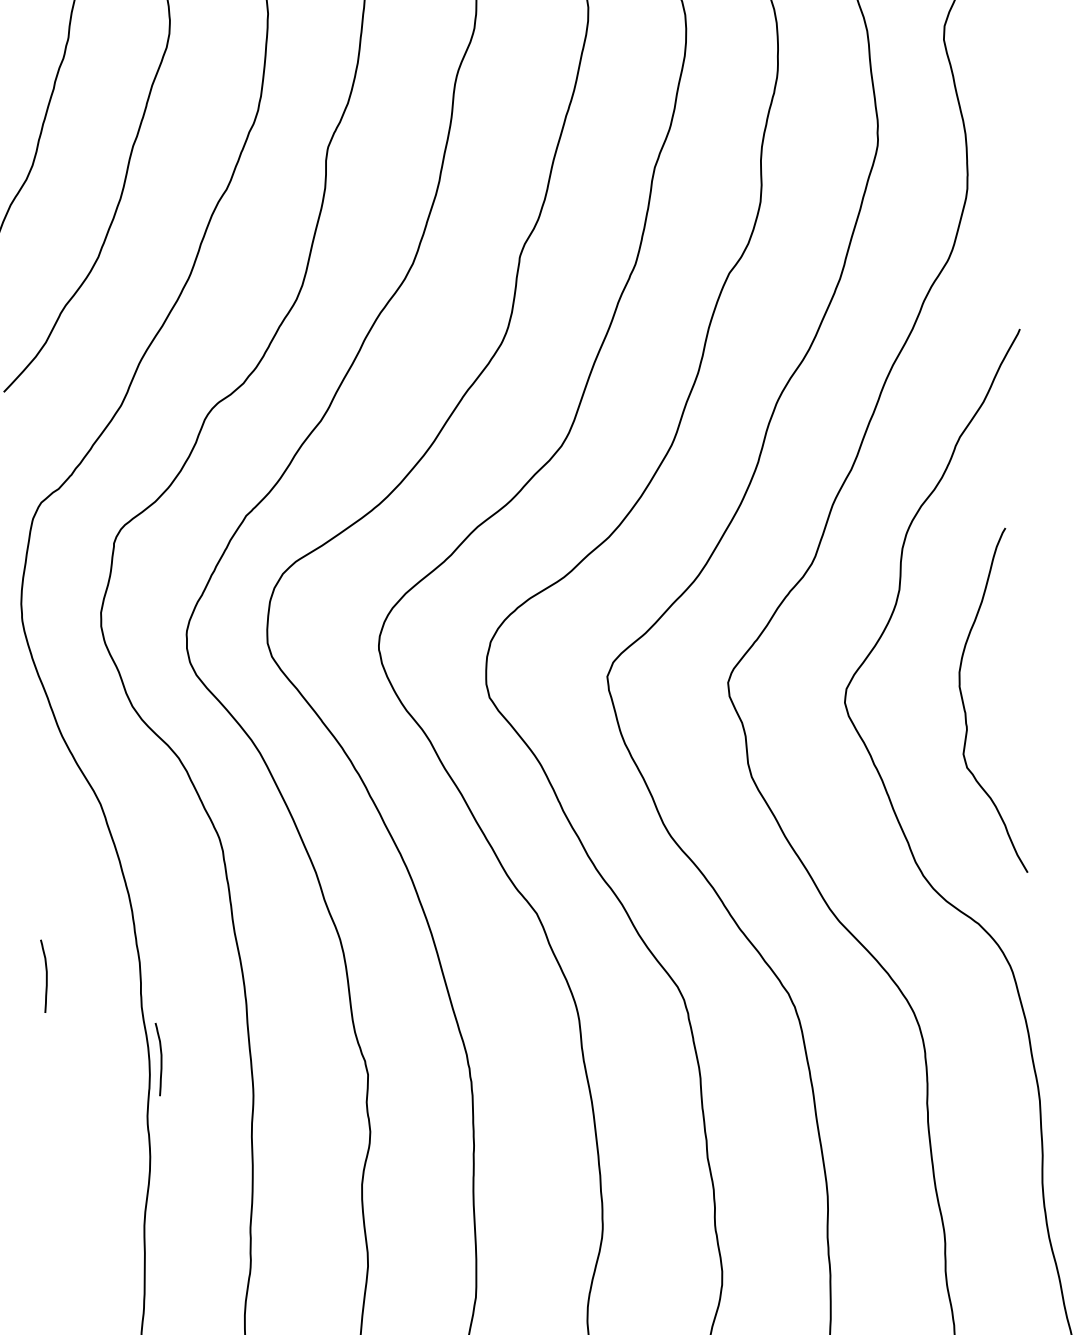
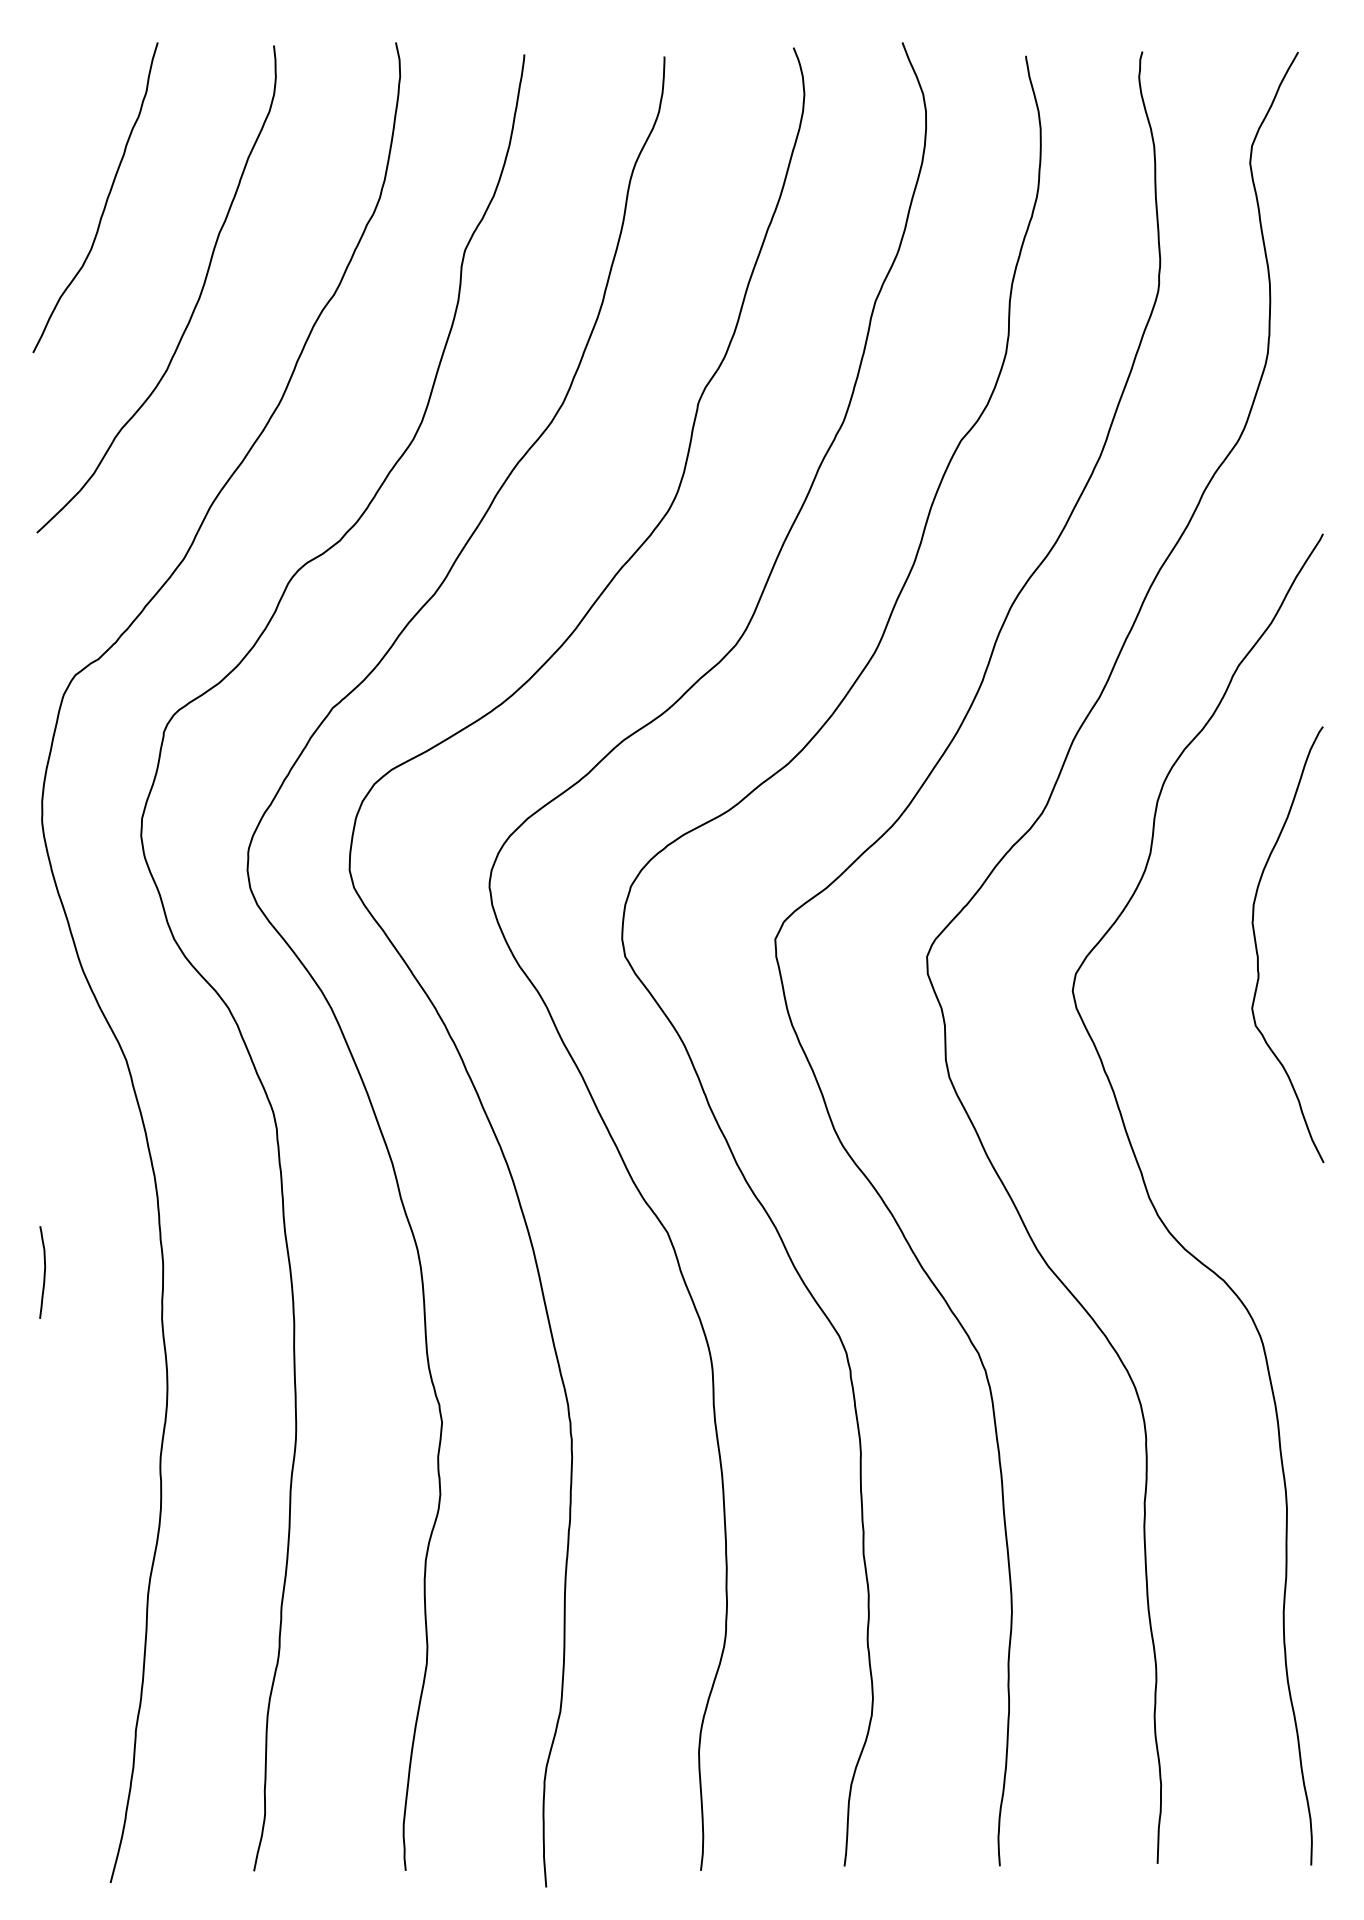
curve: (964, 705) -> (1257, 947), moved
curve: (160, 1060) -> (181, 1387), removed

